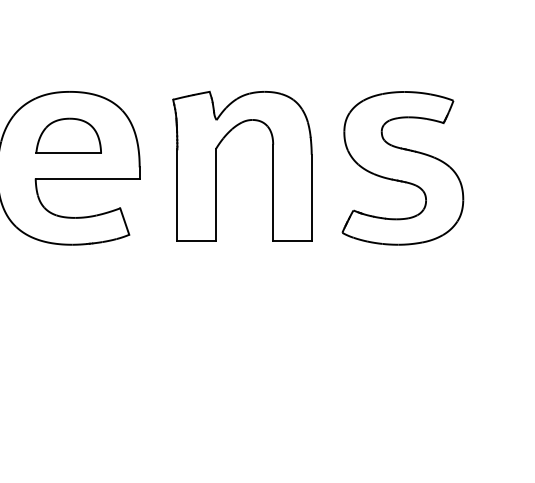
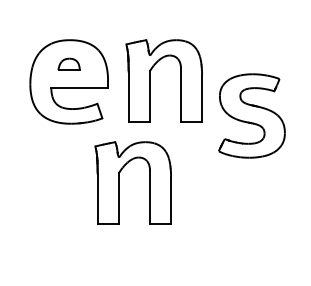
part: (67, 136) -> (68, 64), size x0.6
part: (402, 167) -> (251, 115), moved
part: (160, 352) -> (119, 182), added

